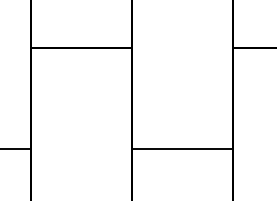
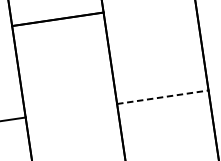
line: (182, 149) -> (163, 97), solid -> dashed

